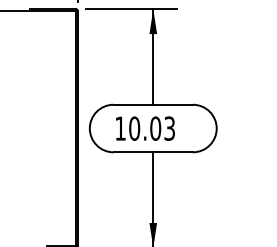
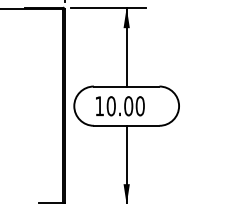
text: (169, 128) -> (140, 106), 10.03 -> 10.00

